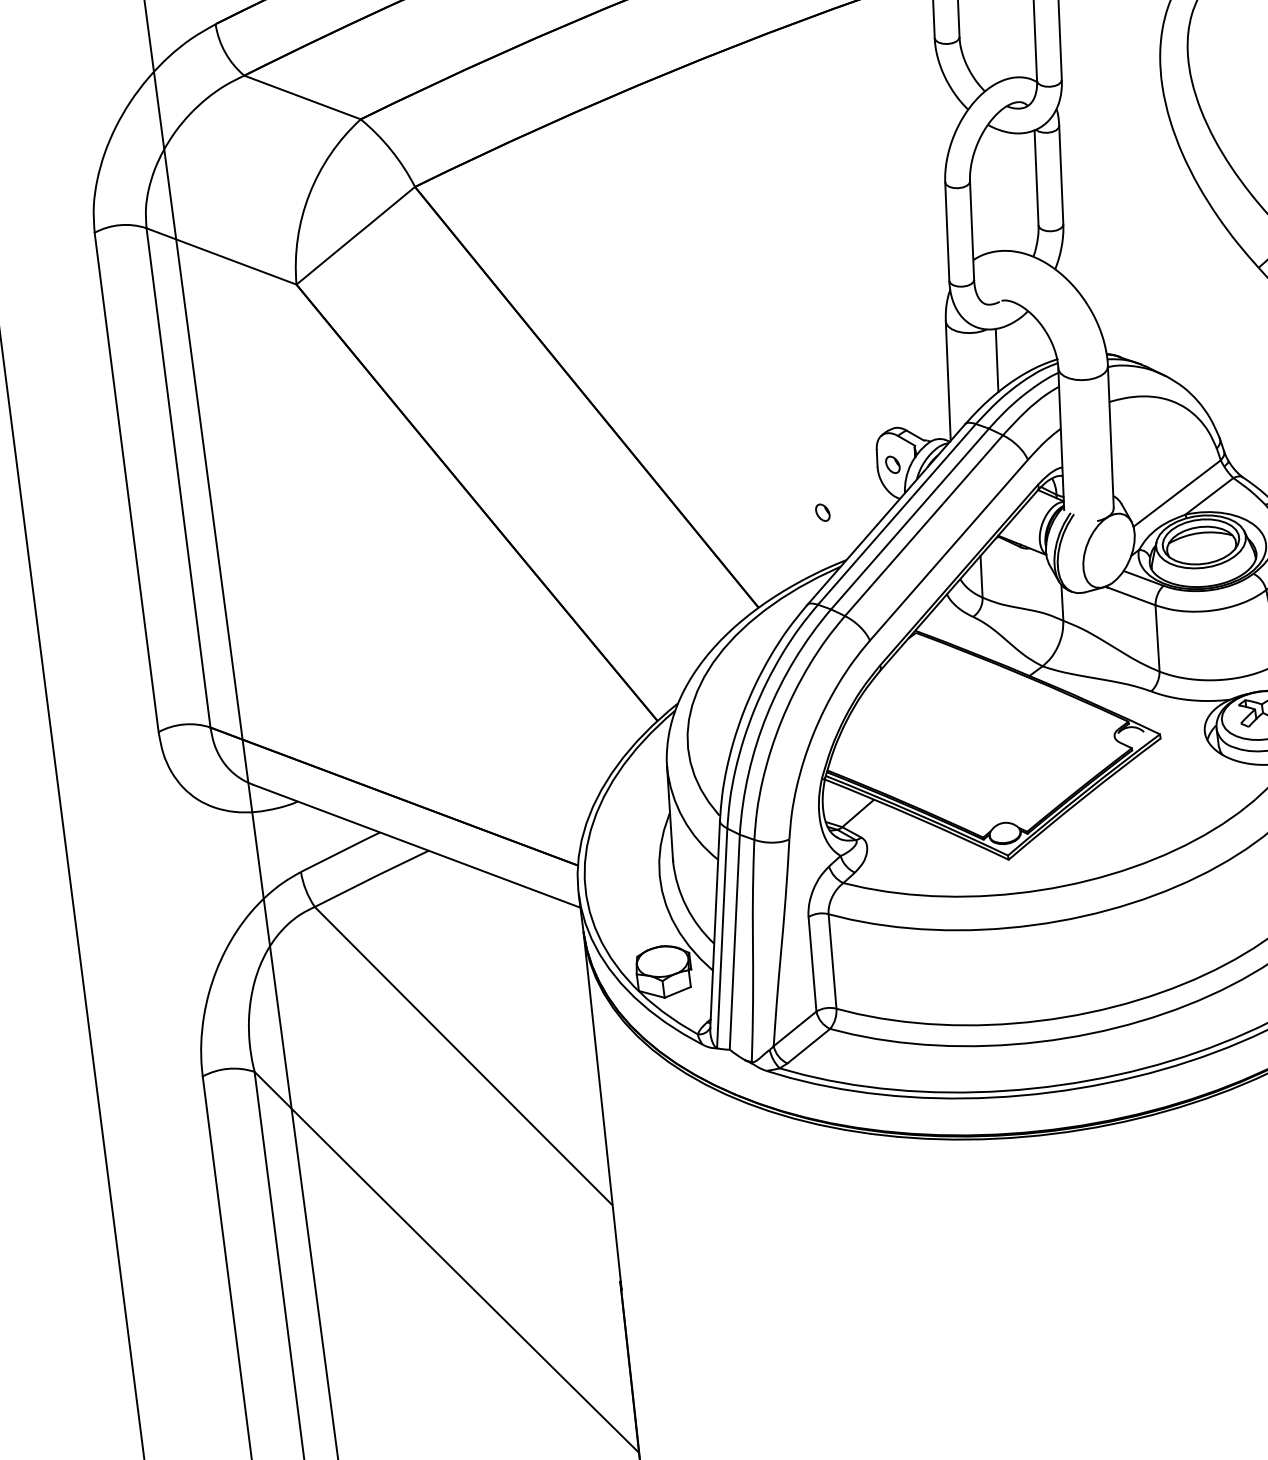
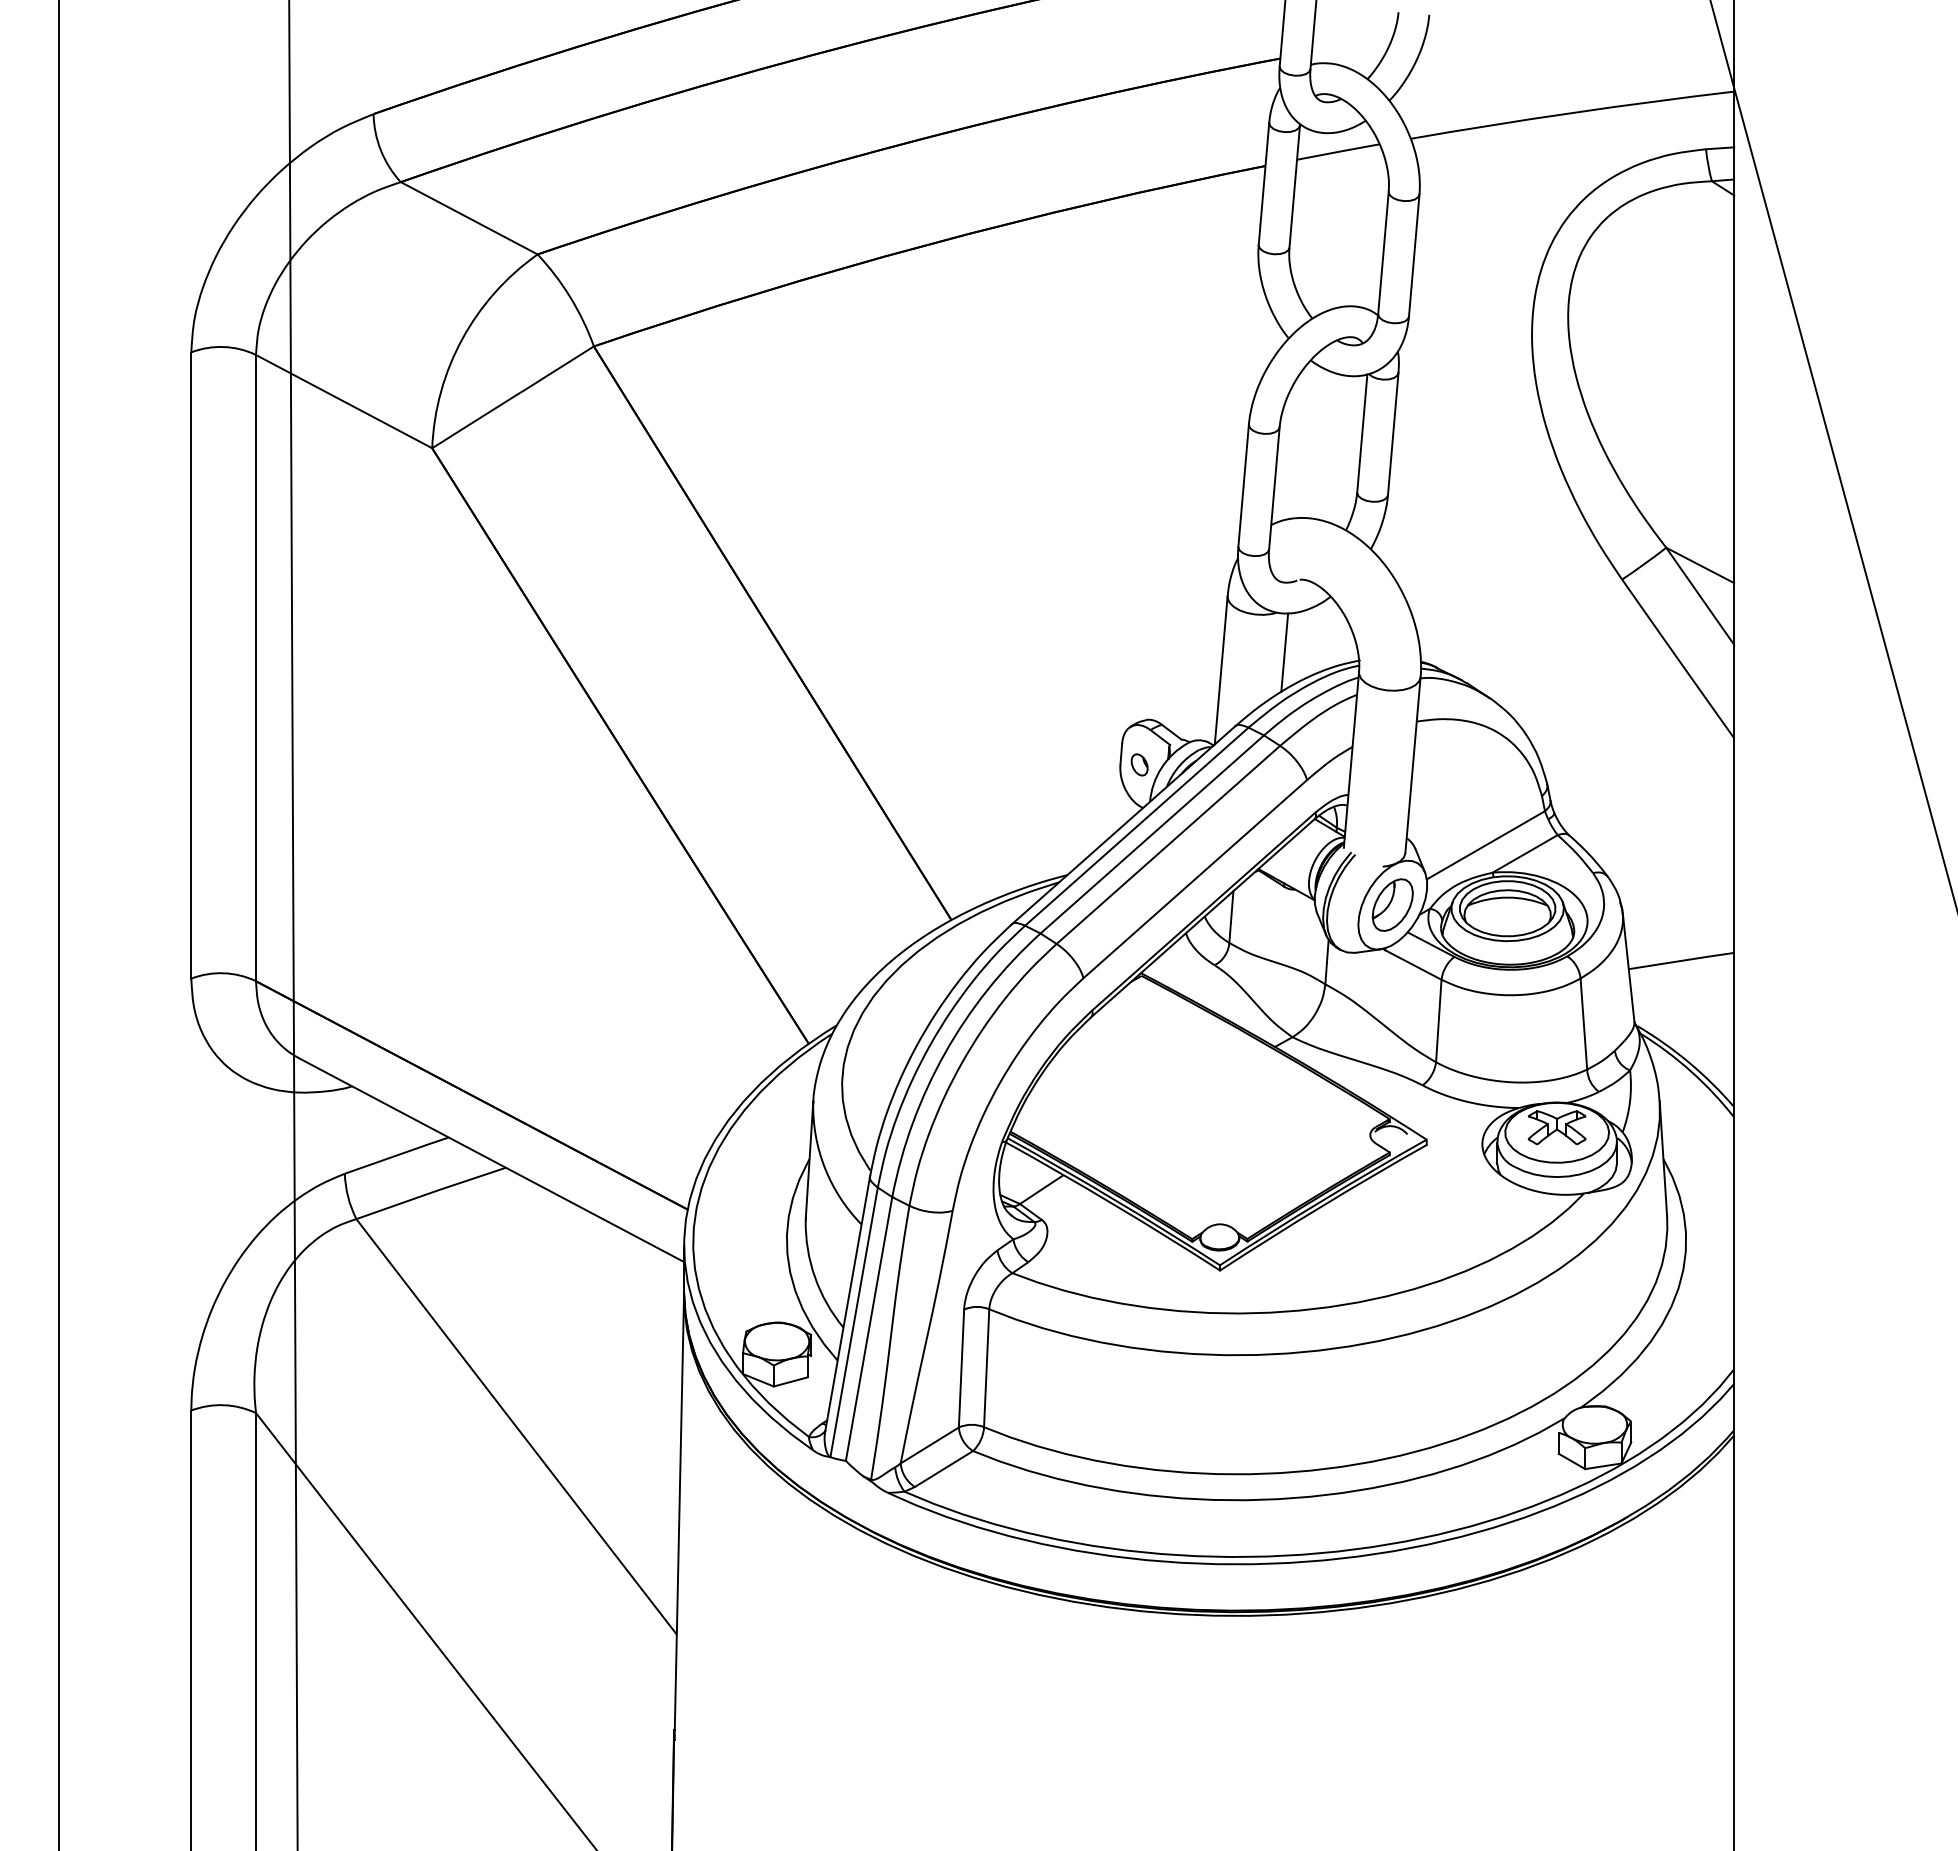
part: (822, 512) -> (1045, 812), removed
part: (1108, 550) -> (1392, 904), added

